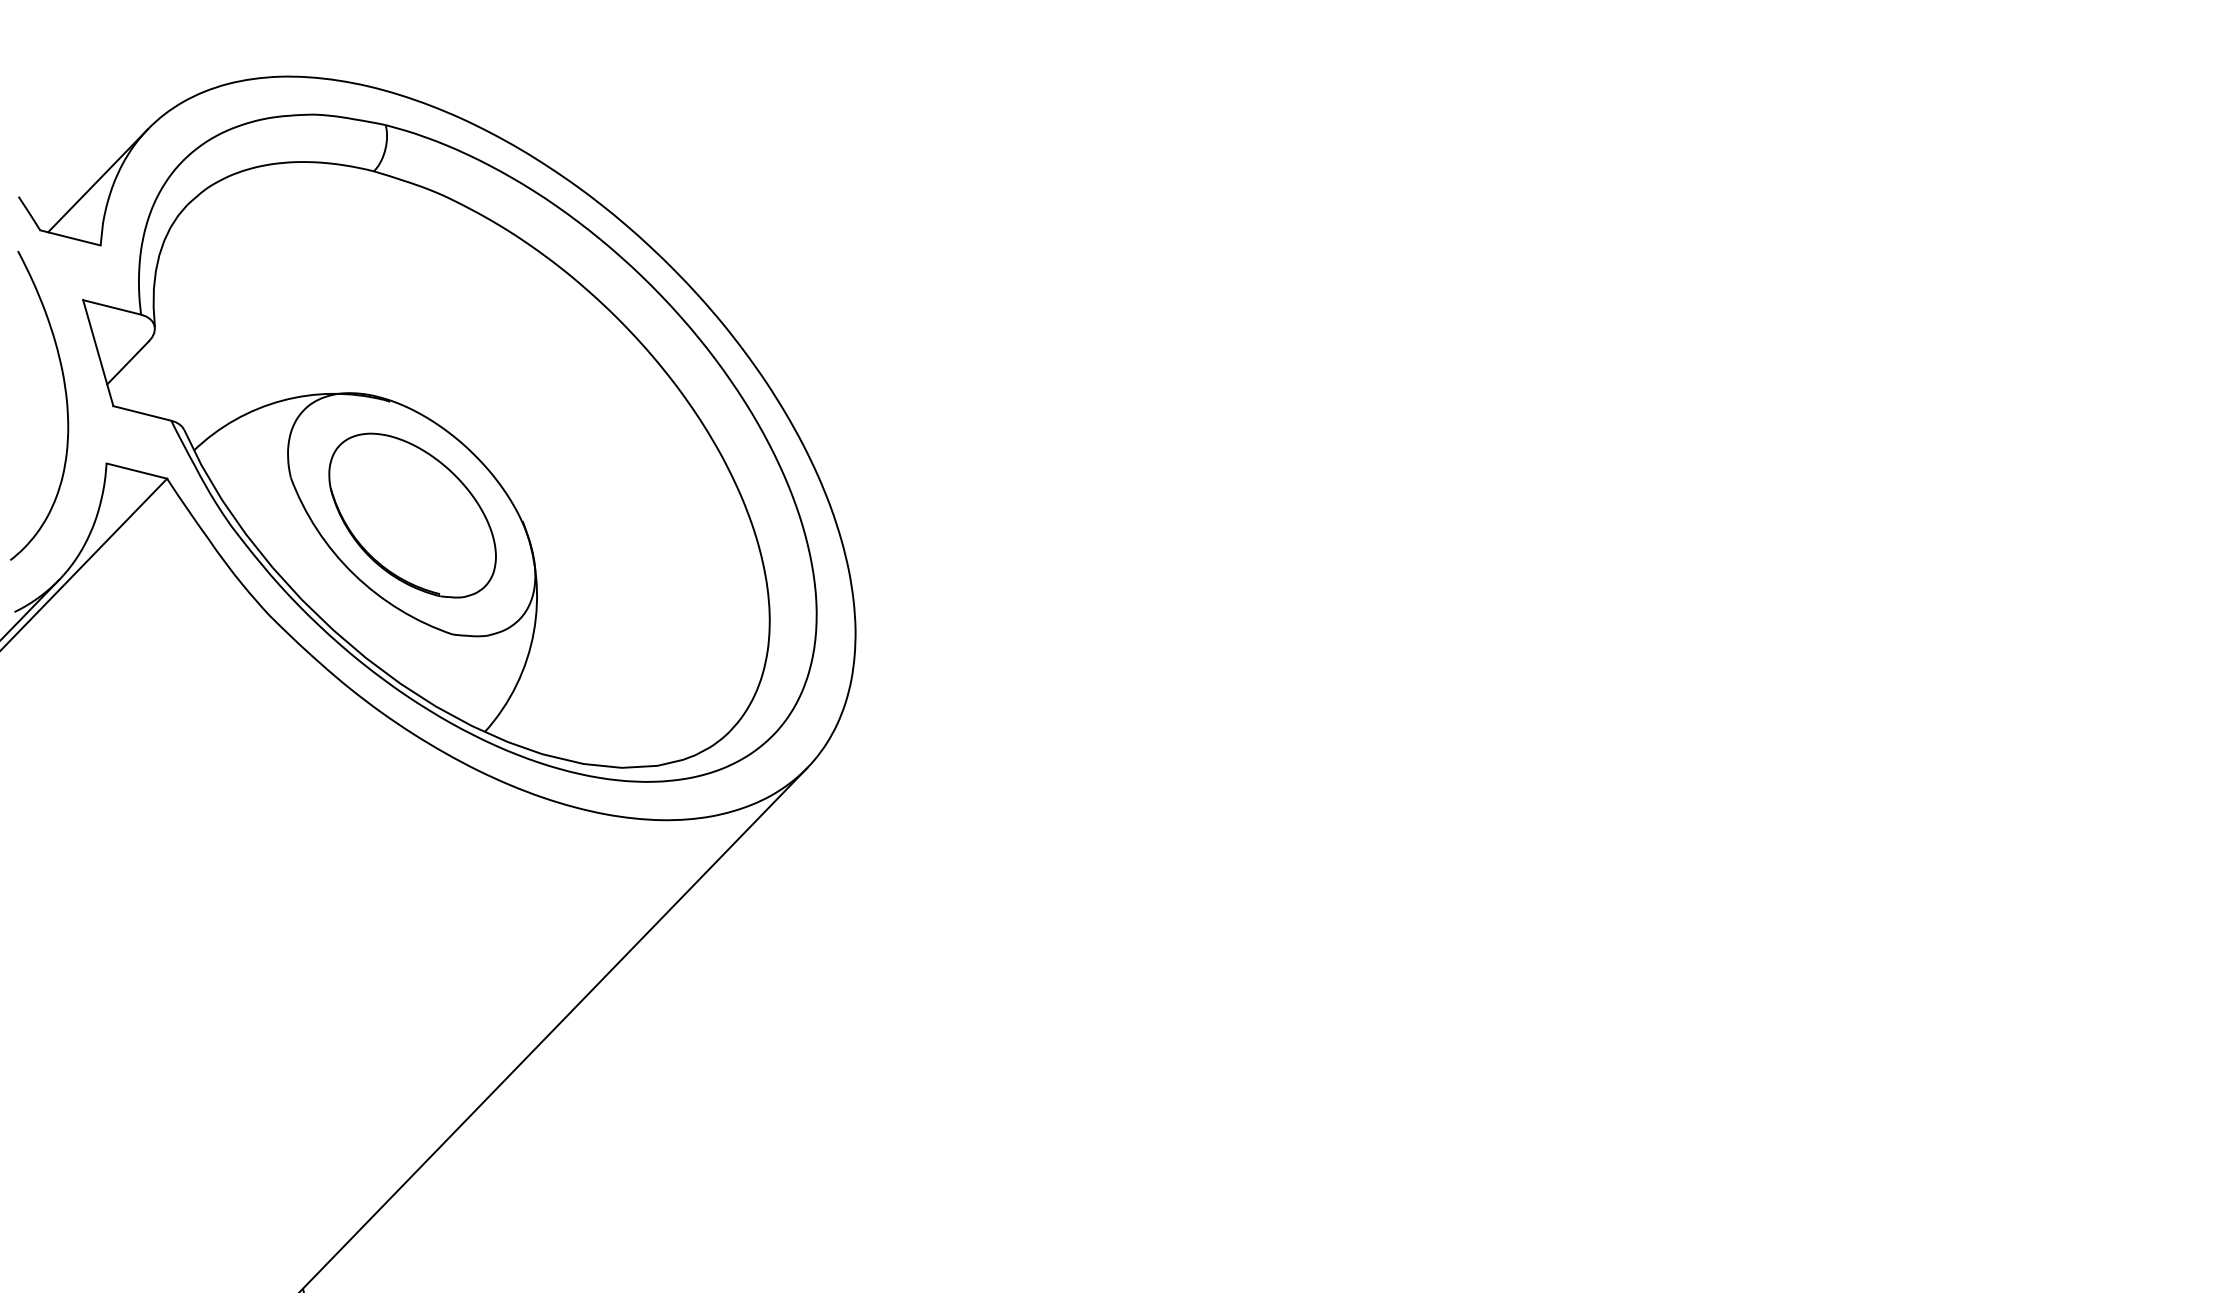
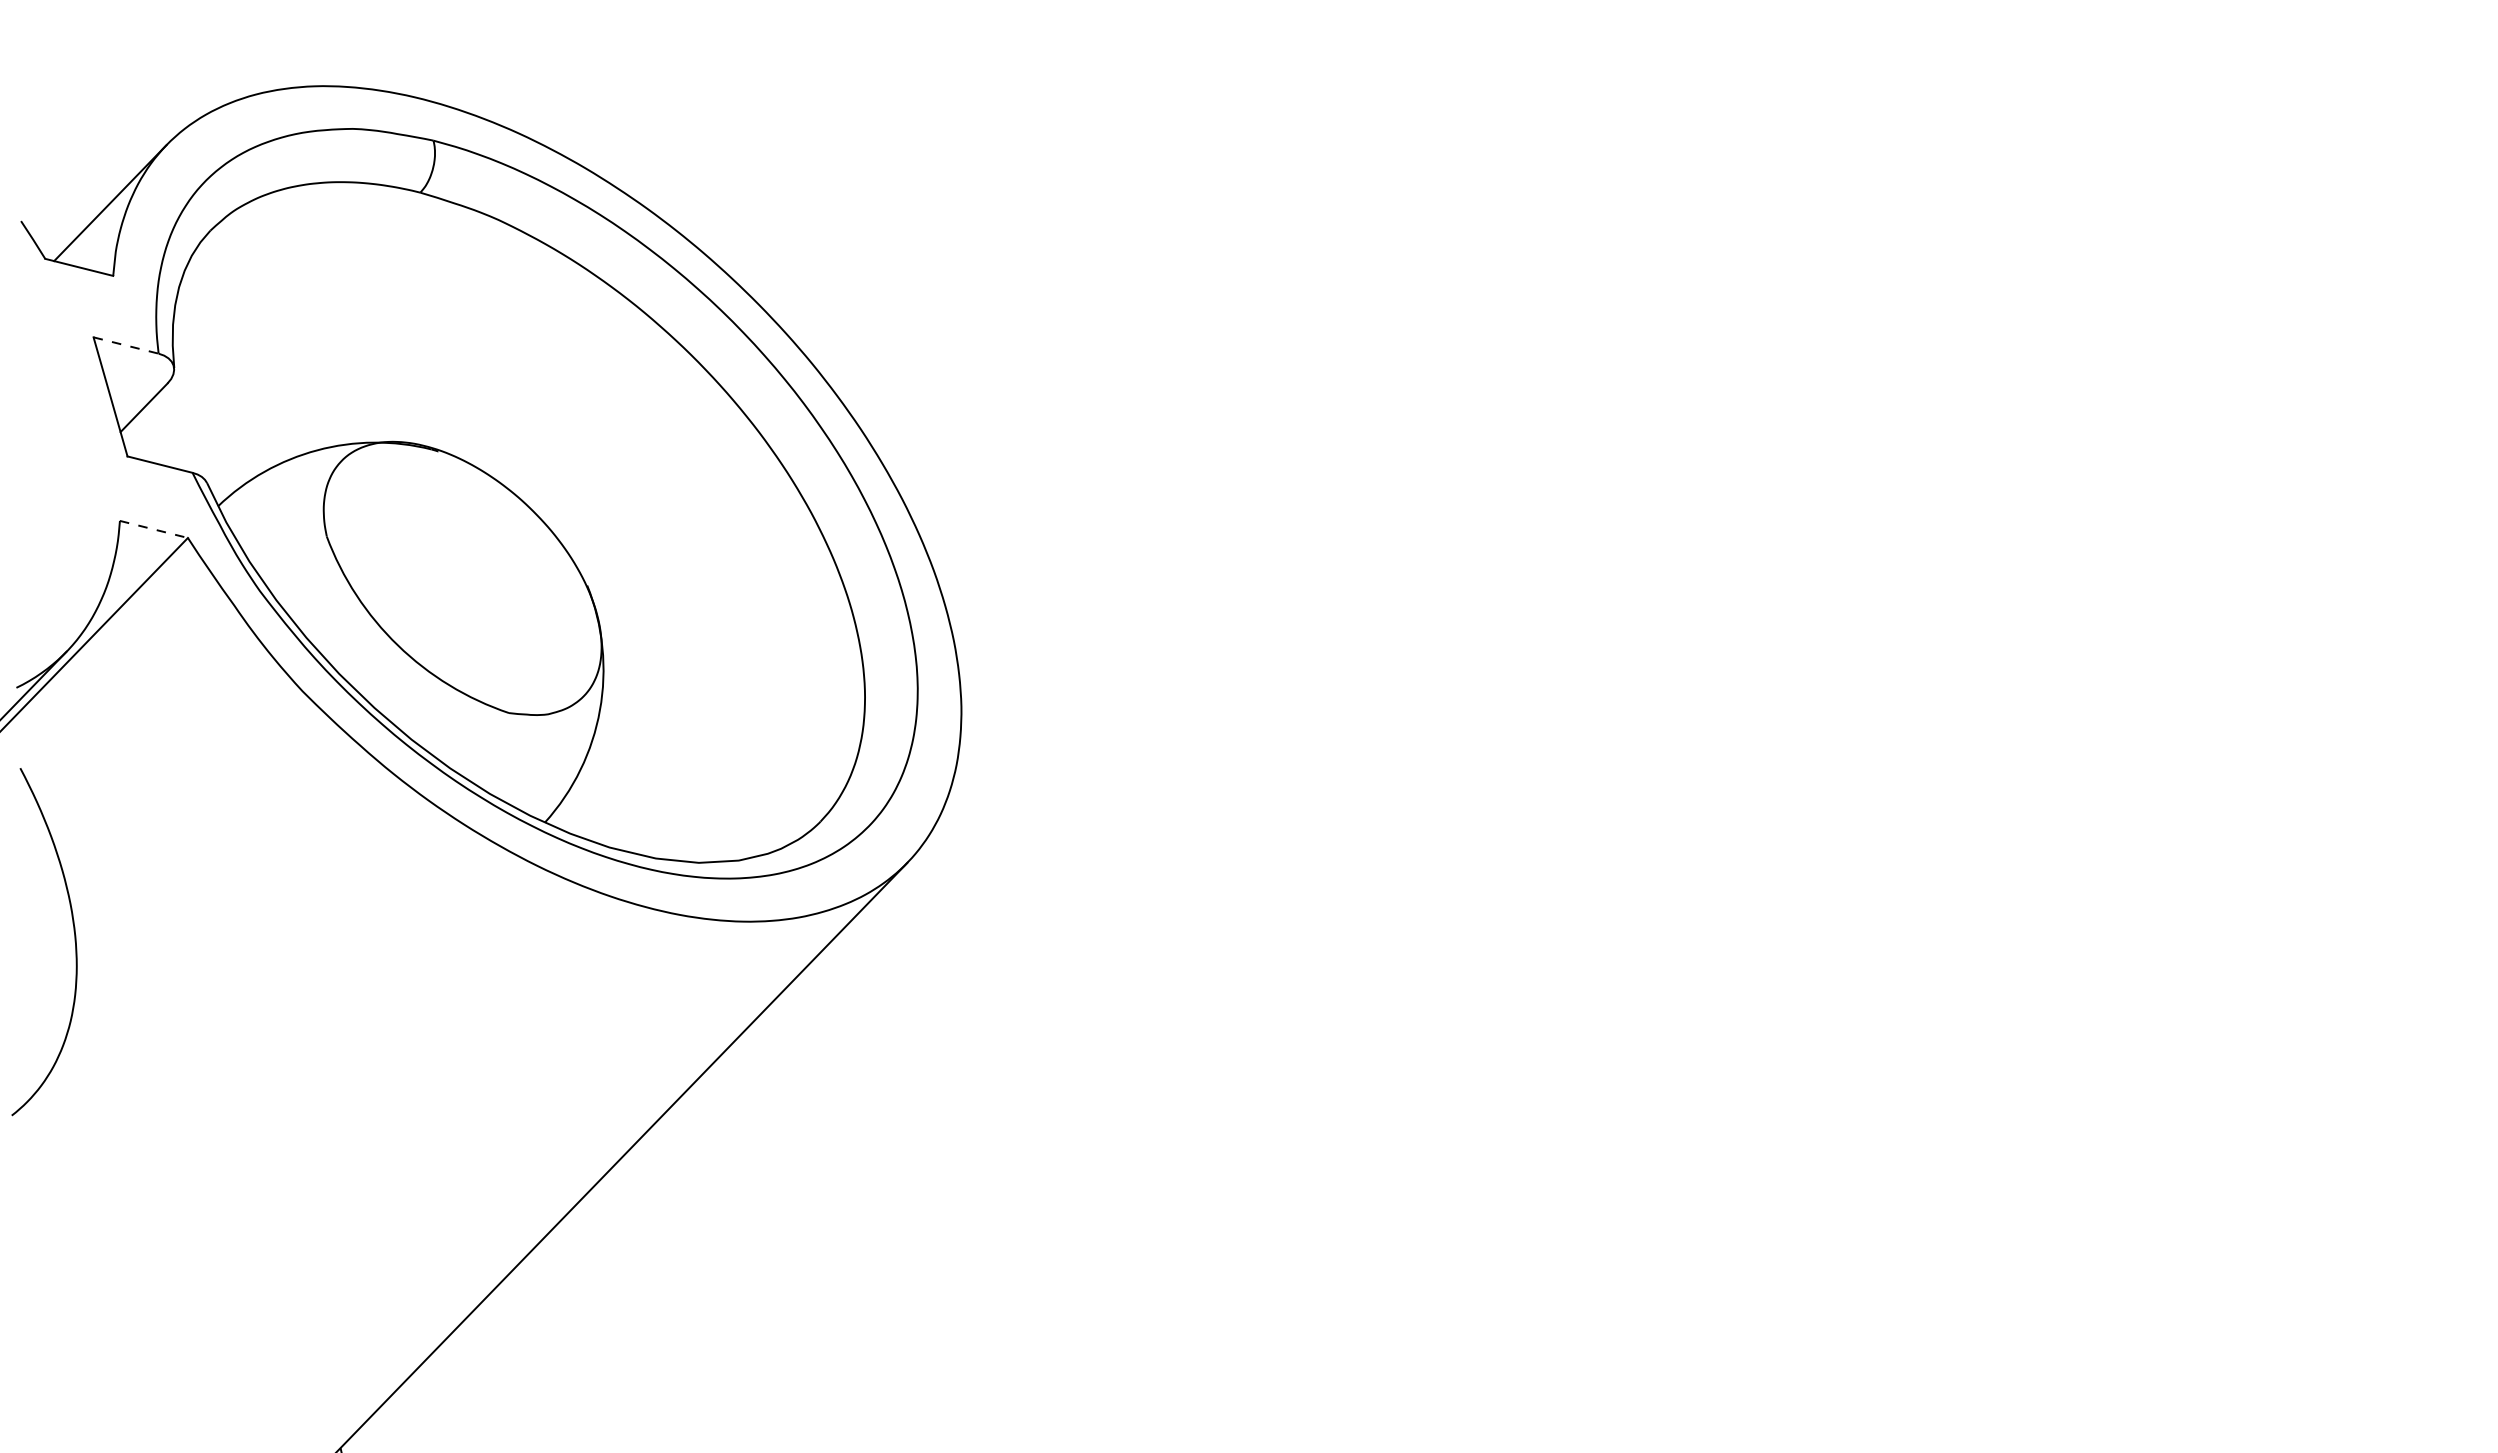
line: (112, 307) -> (126, 345), solid -> dashed
curve: (66, 405) -> (74, 941), moved
line: (137, 471) -> (154, 529), solid -> dashed
part: (412, 515) -> (463, 579), removed

